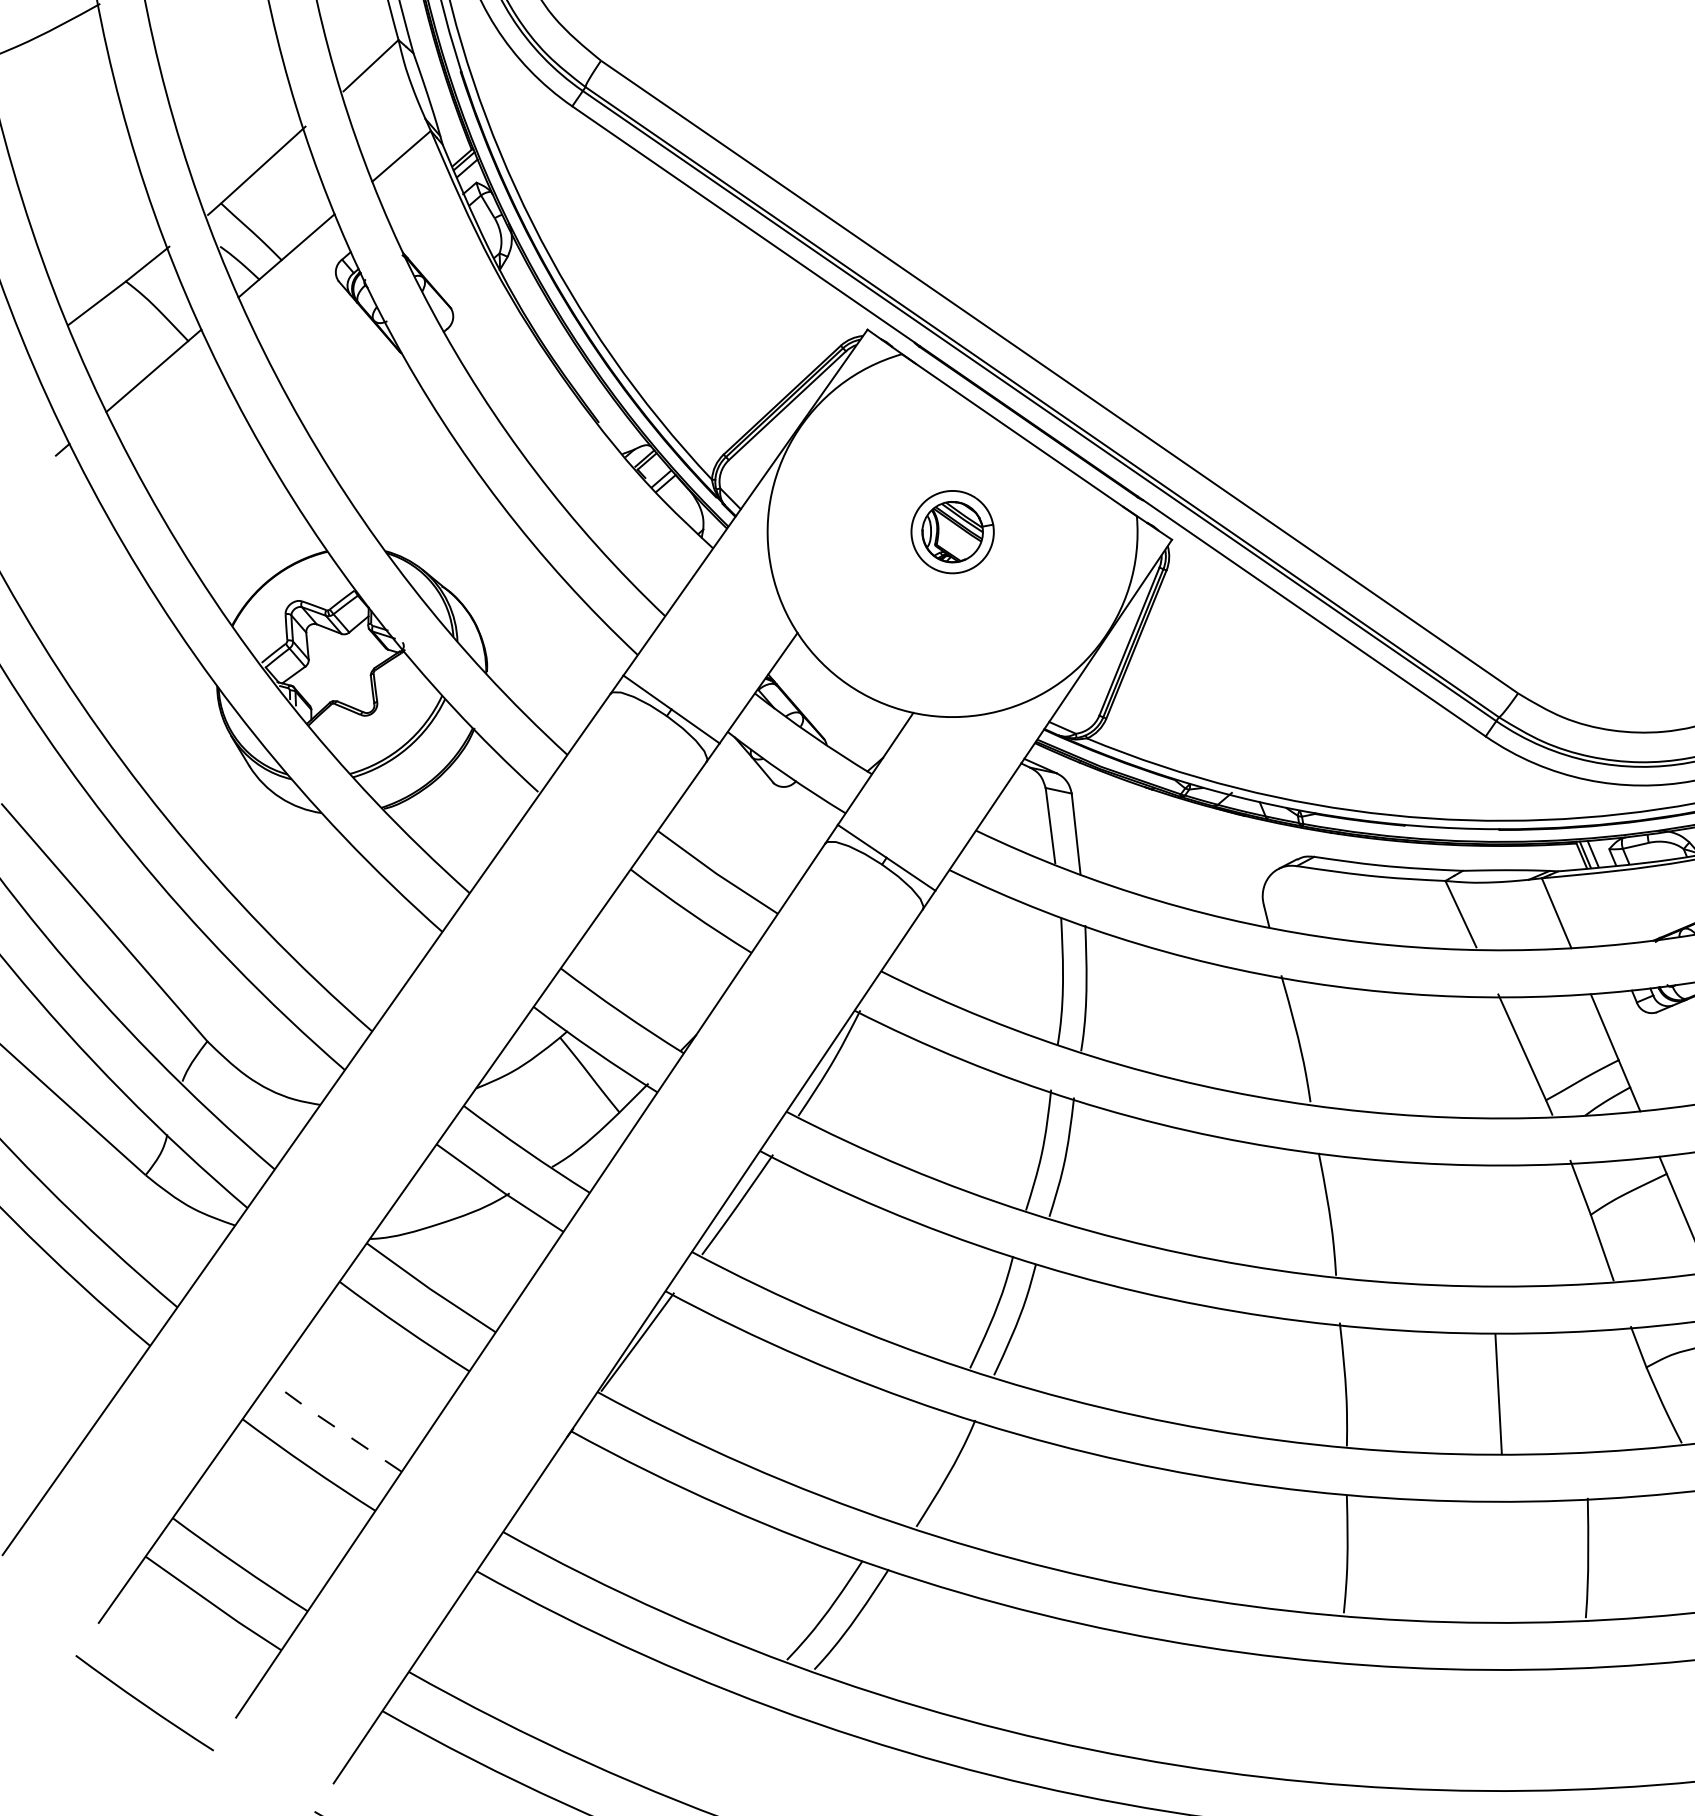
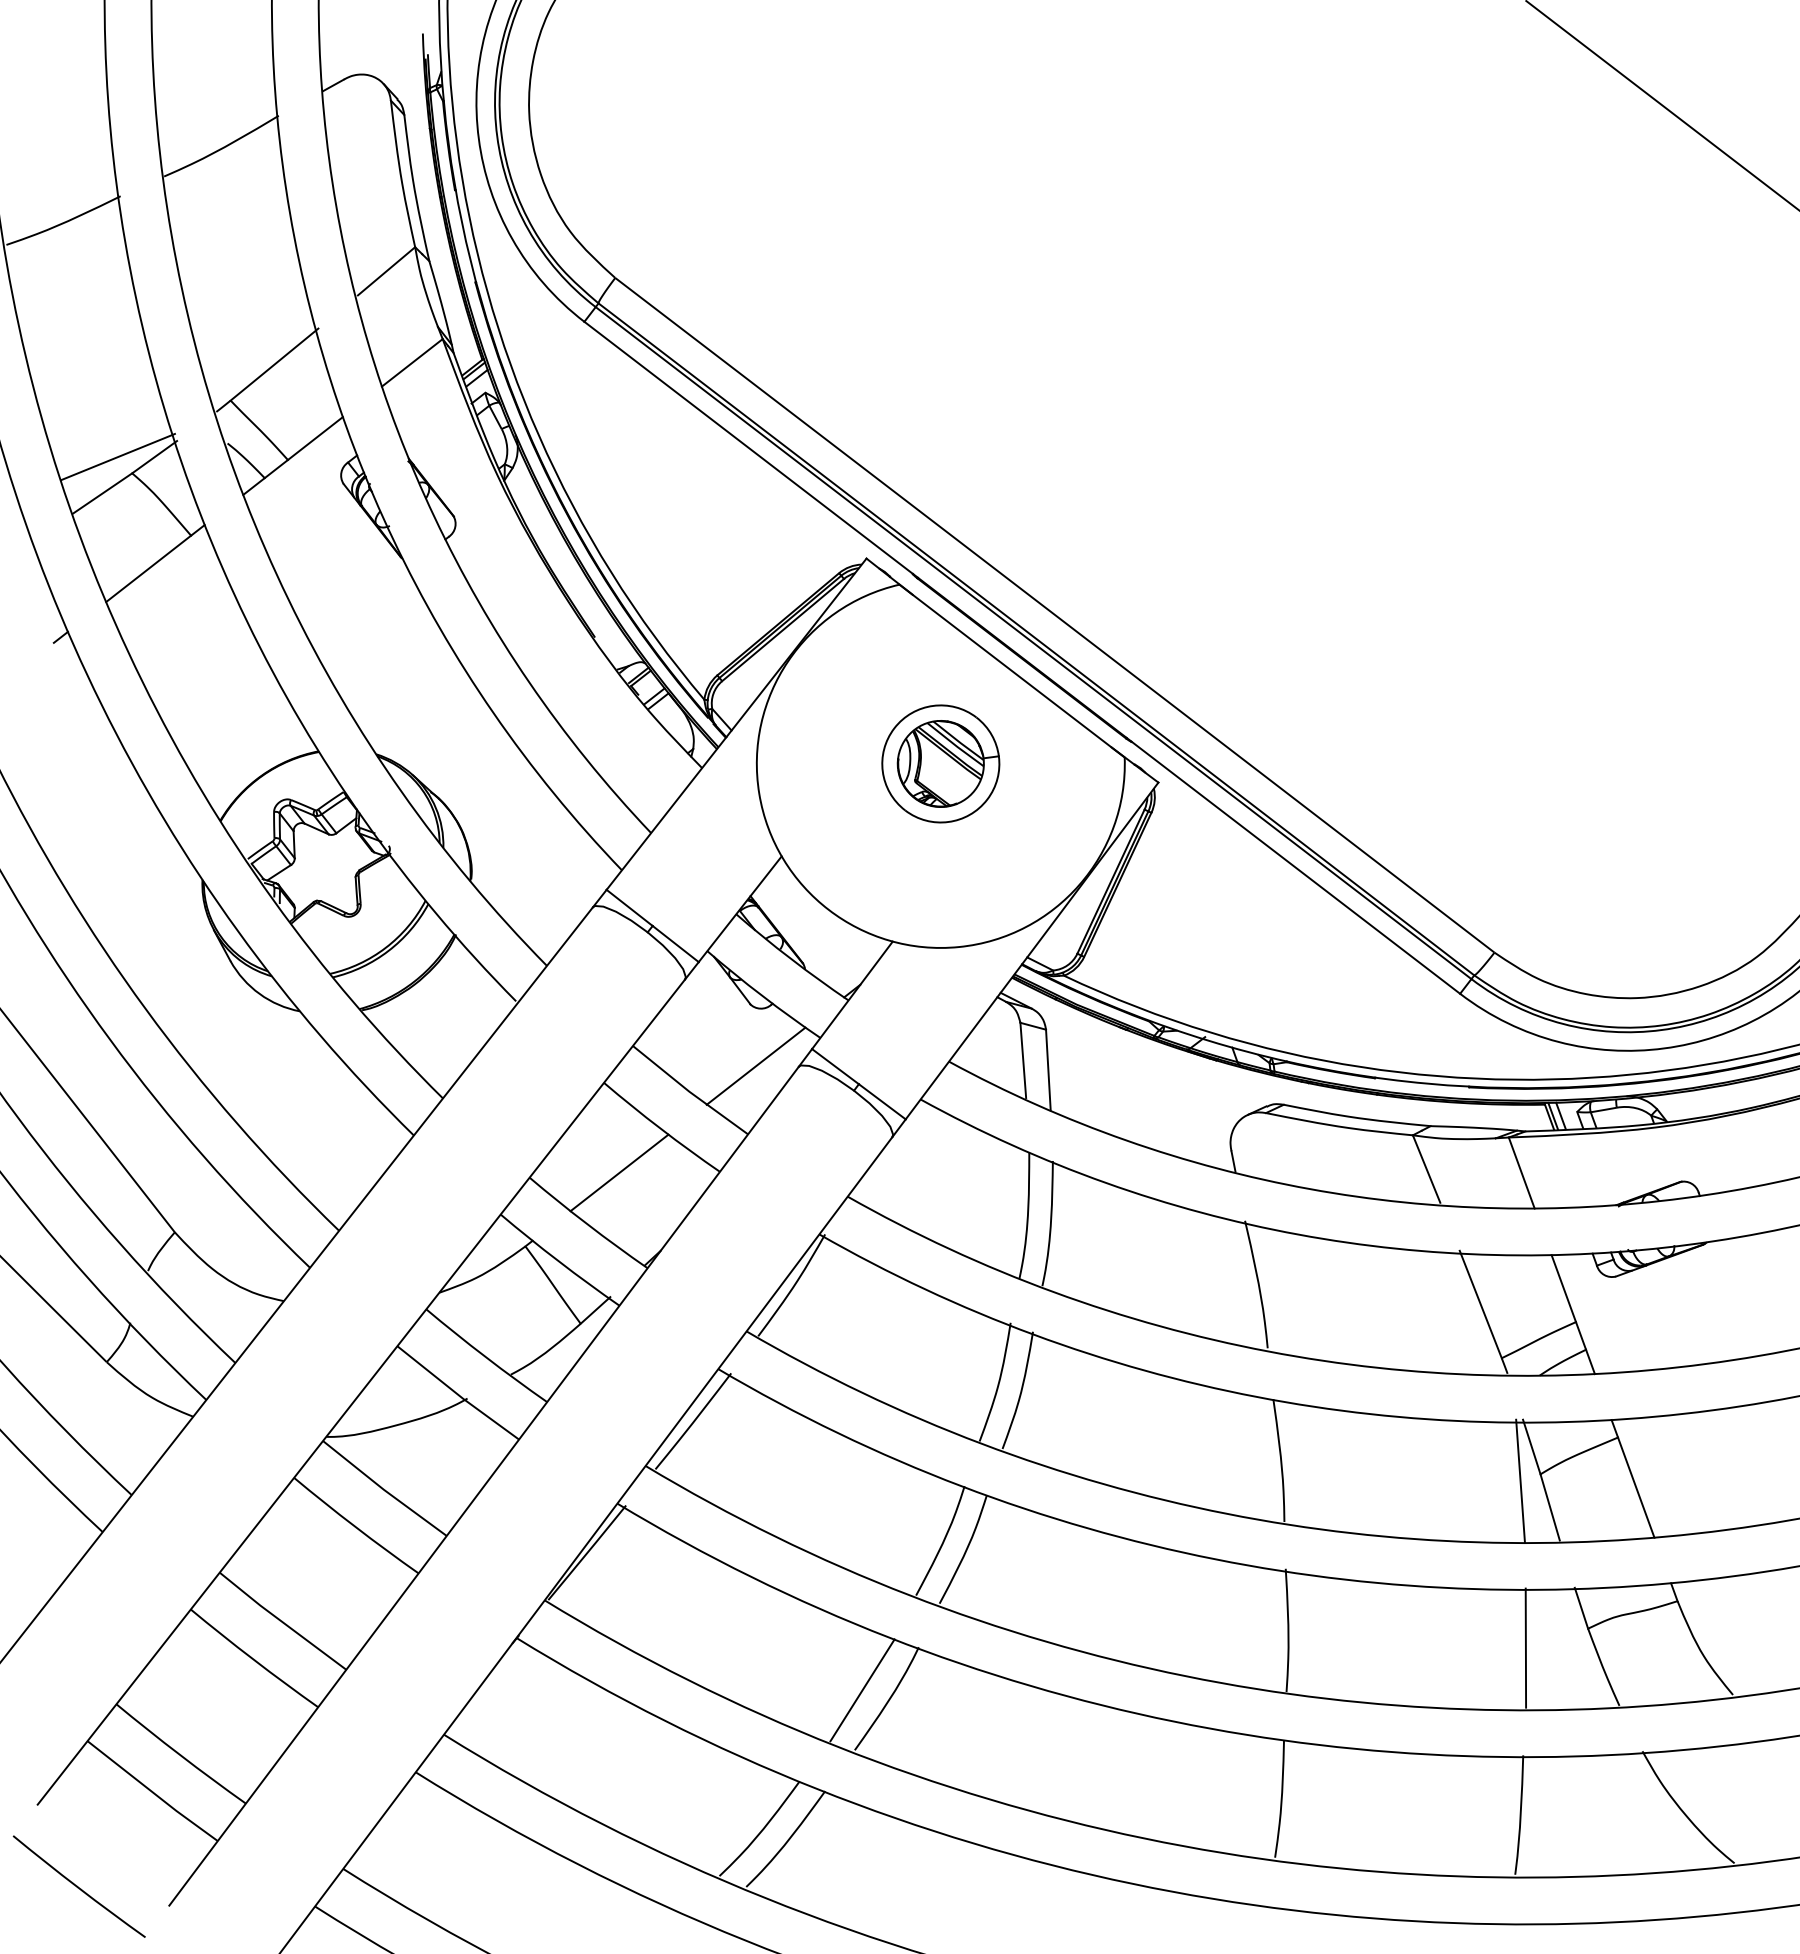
line: (110, 265) -> (117, 456), added
part: (952, 531) -> (940, 763), size x1.43
line: (781, 844) -> (755, 1065), added
line: (650, 958) -> (619, 1172), added
line: (1571, 1222) -> (1520, 1480), added
line: (1498, 1393) -> (1525, 1647), moved
line: (334, 1426) -> (281, 1621), dashed -> solid
line: (921, 1466) -> (862, 1690), added

